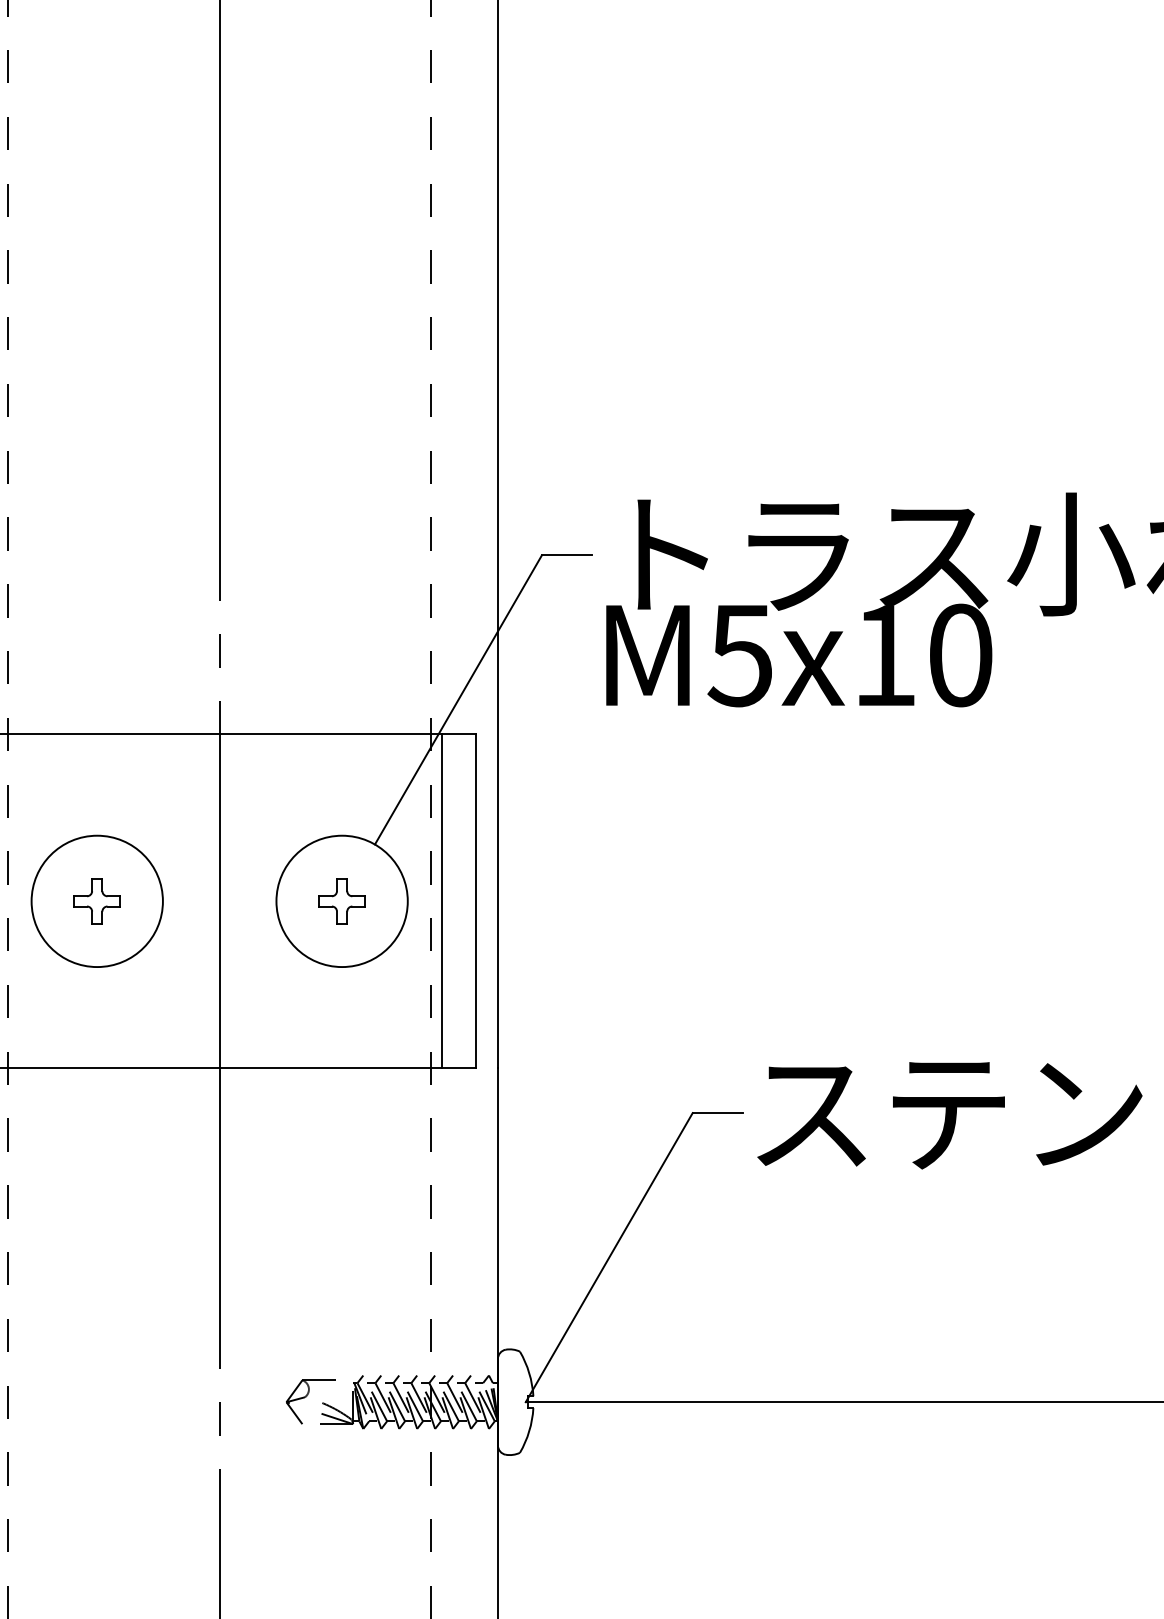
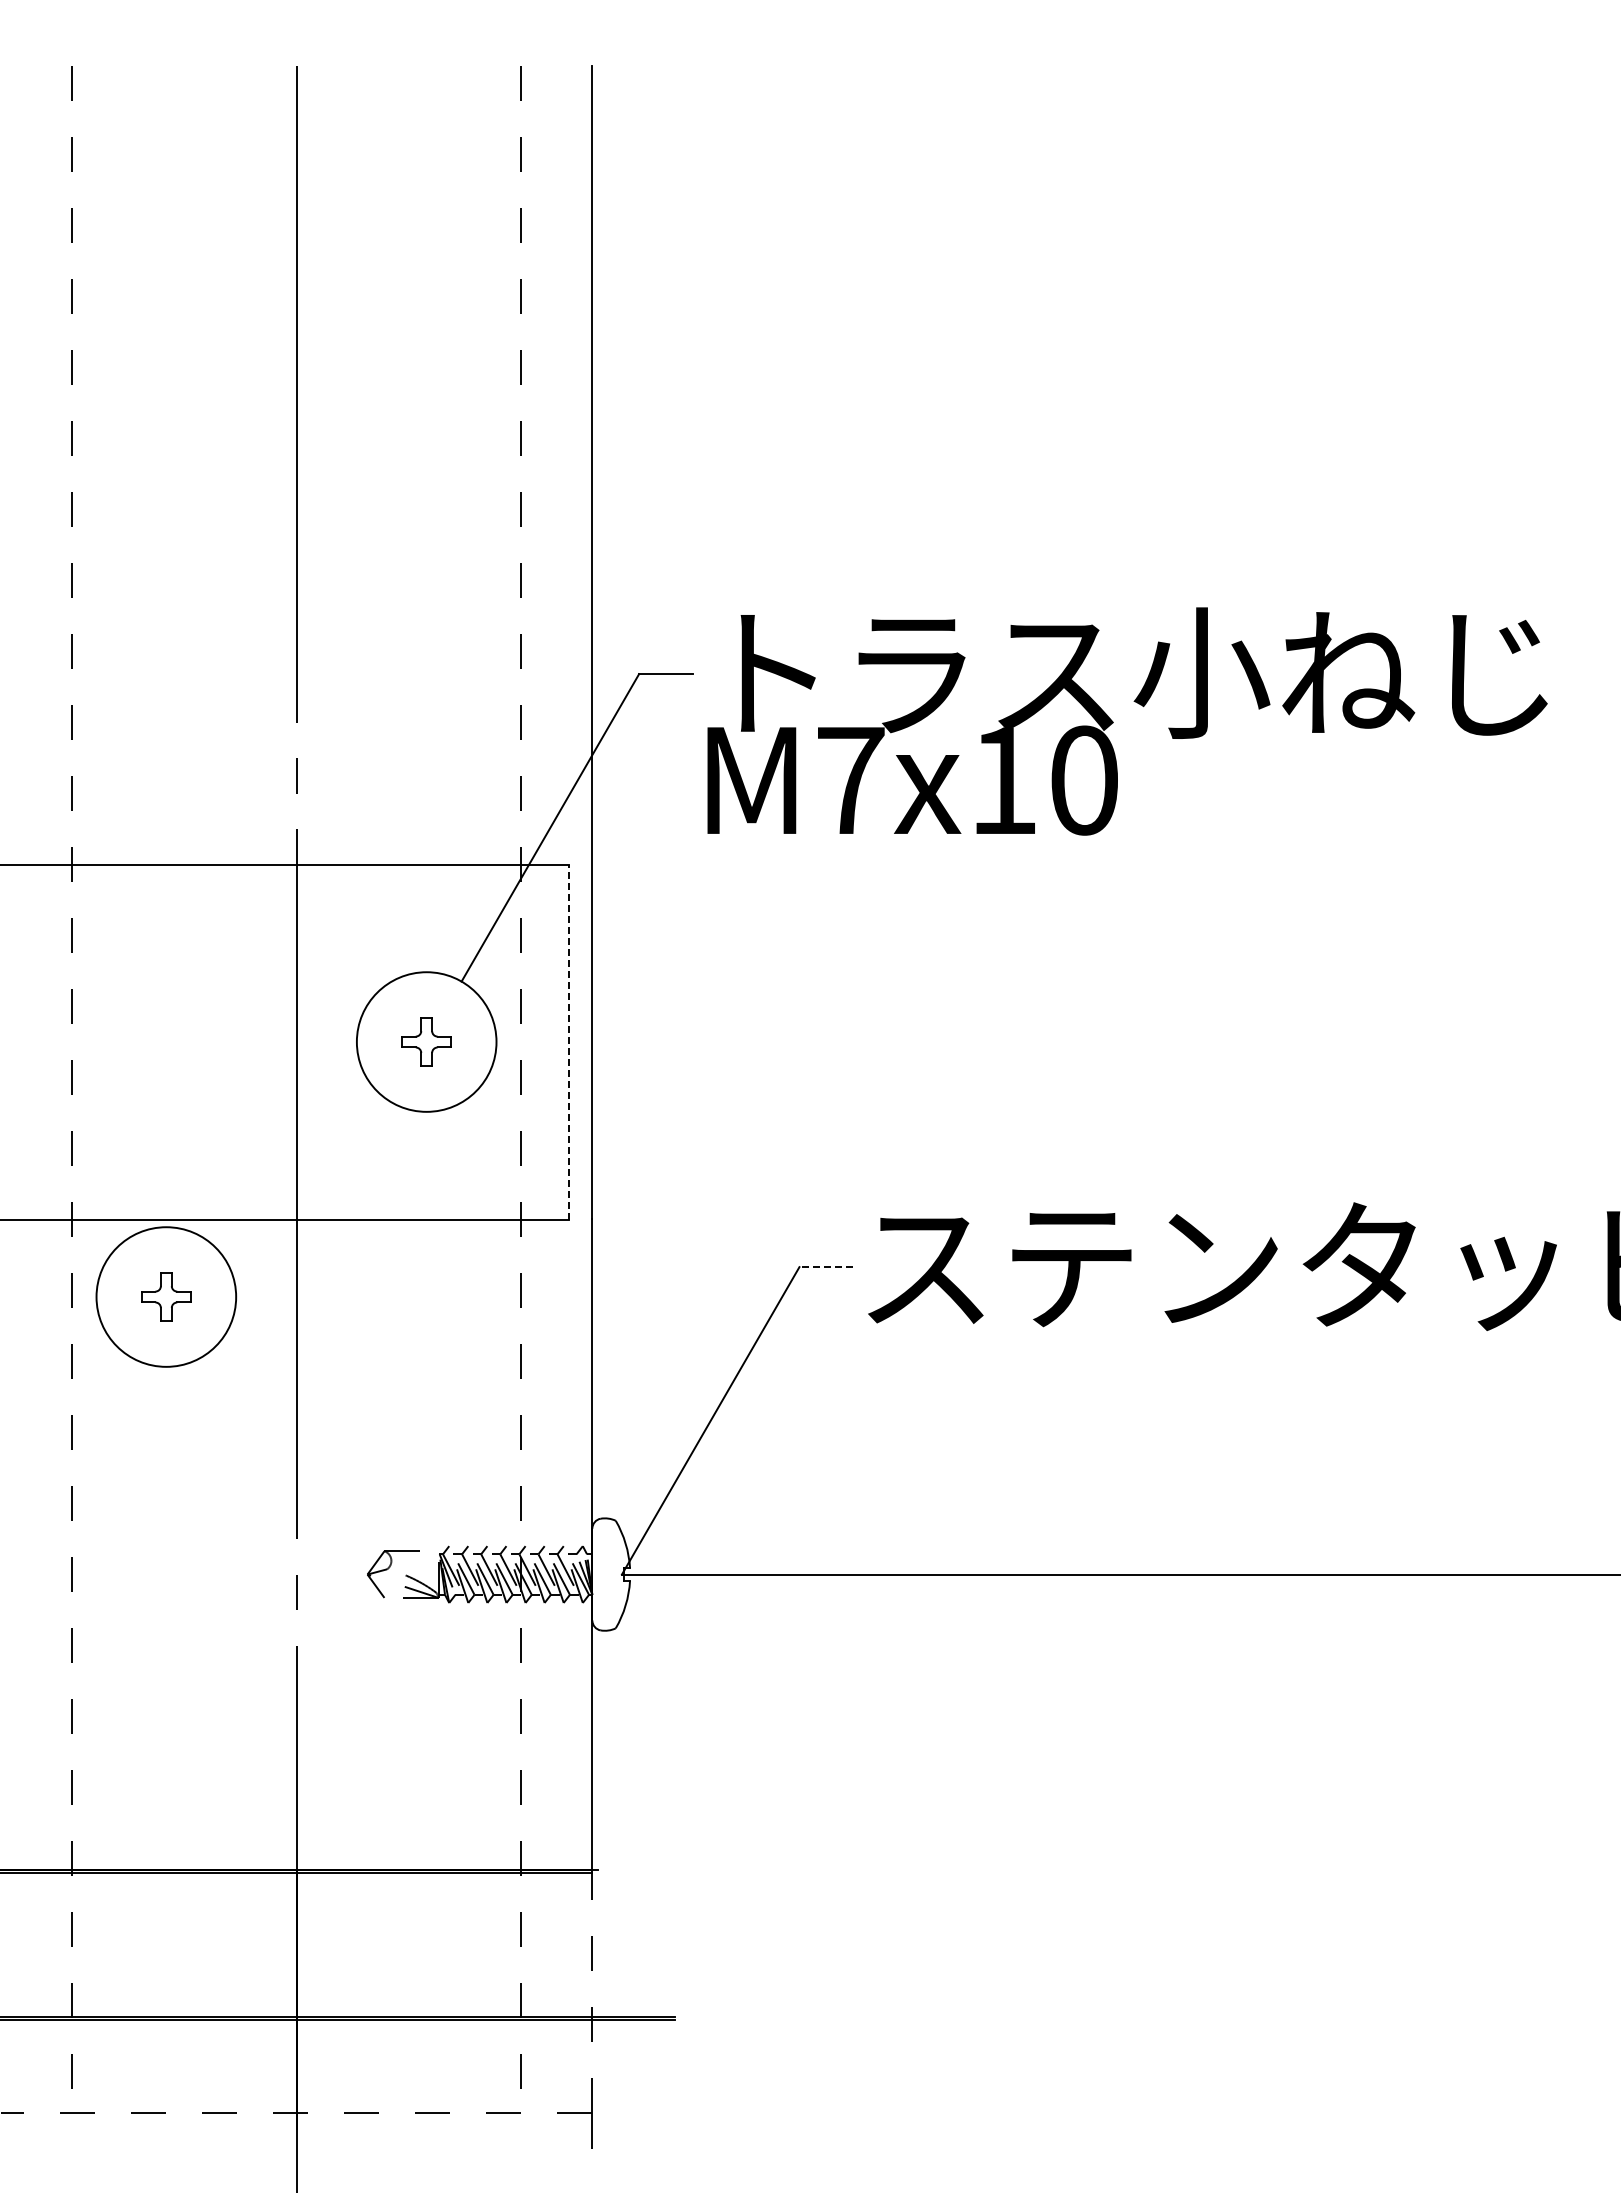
text: (739, 656) -> (849, 781), M5x10 -> M7x10
part: (97, 900) -> (166, 1296), moved
line: (442, 900) -> (533, 1041), removed
line: (475, 901) -> (568, 1042), solid -> dashed
line: (718, 1113) -> (826, 1267), solid -> dashed

